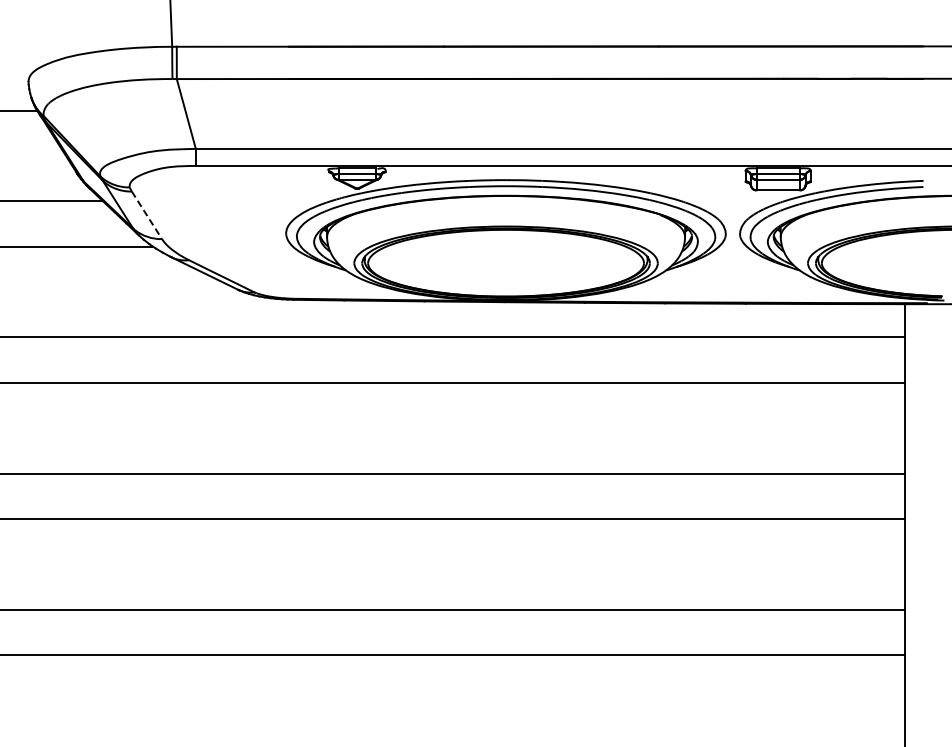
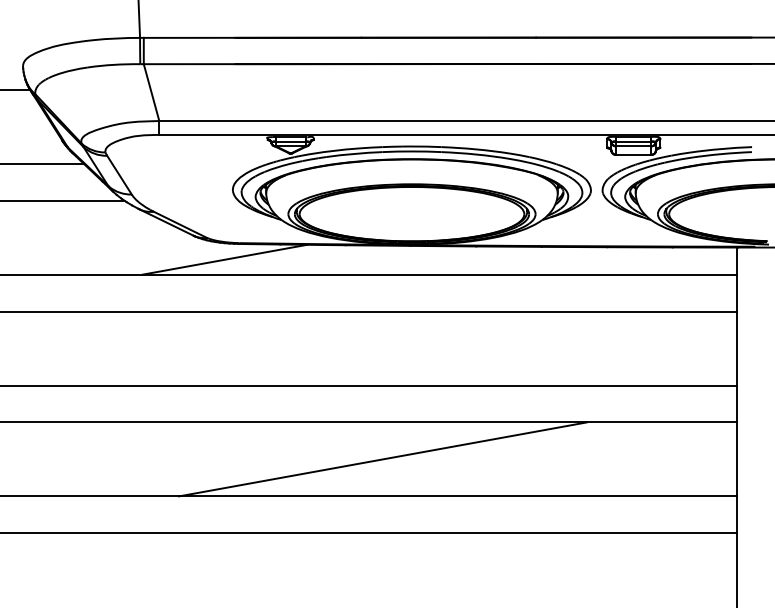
line: (147, 215) -> (119, 175), dashed -> solid
line: (276, 318) -> (225, 259), added
line: (470, 563) -> (383, 458), added

